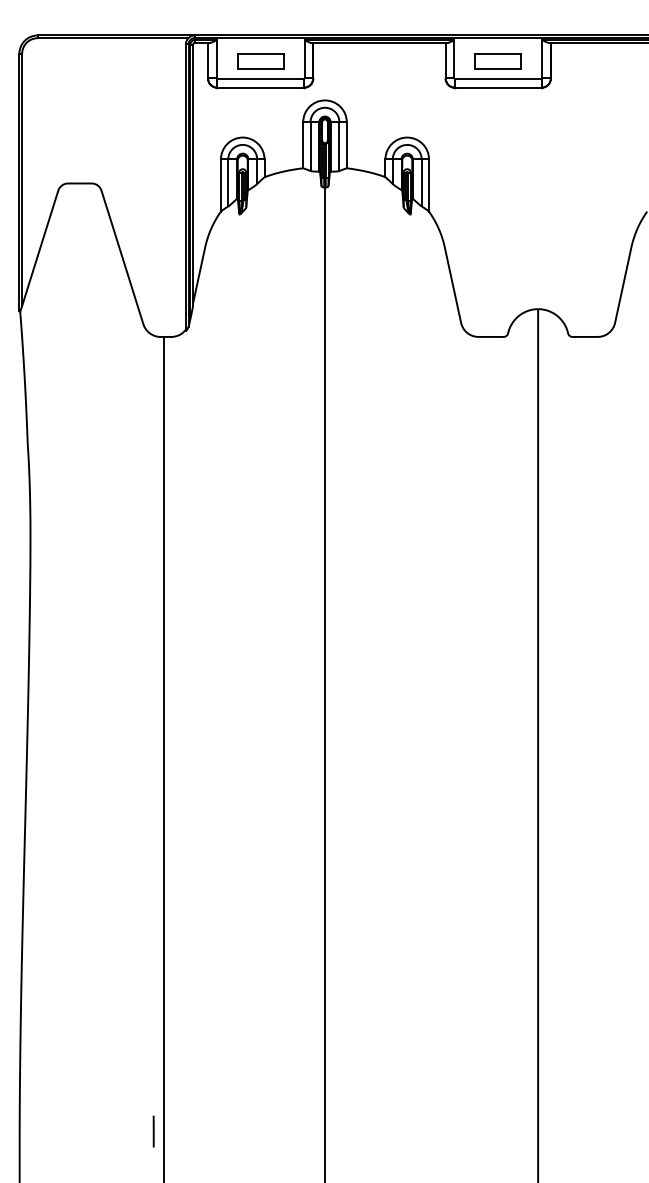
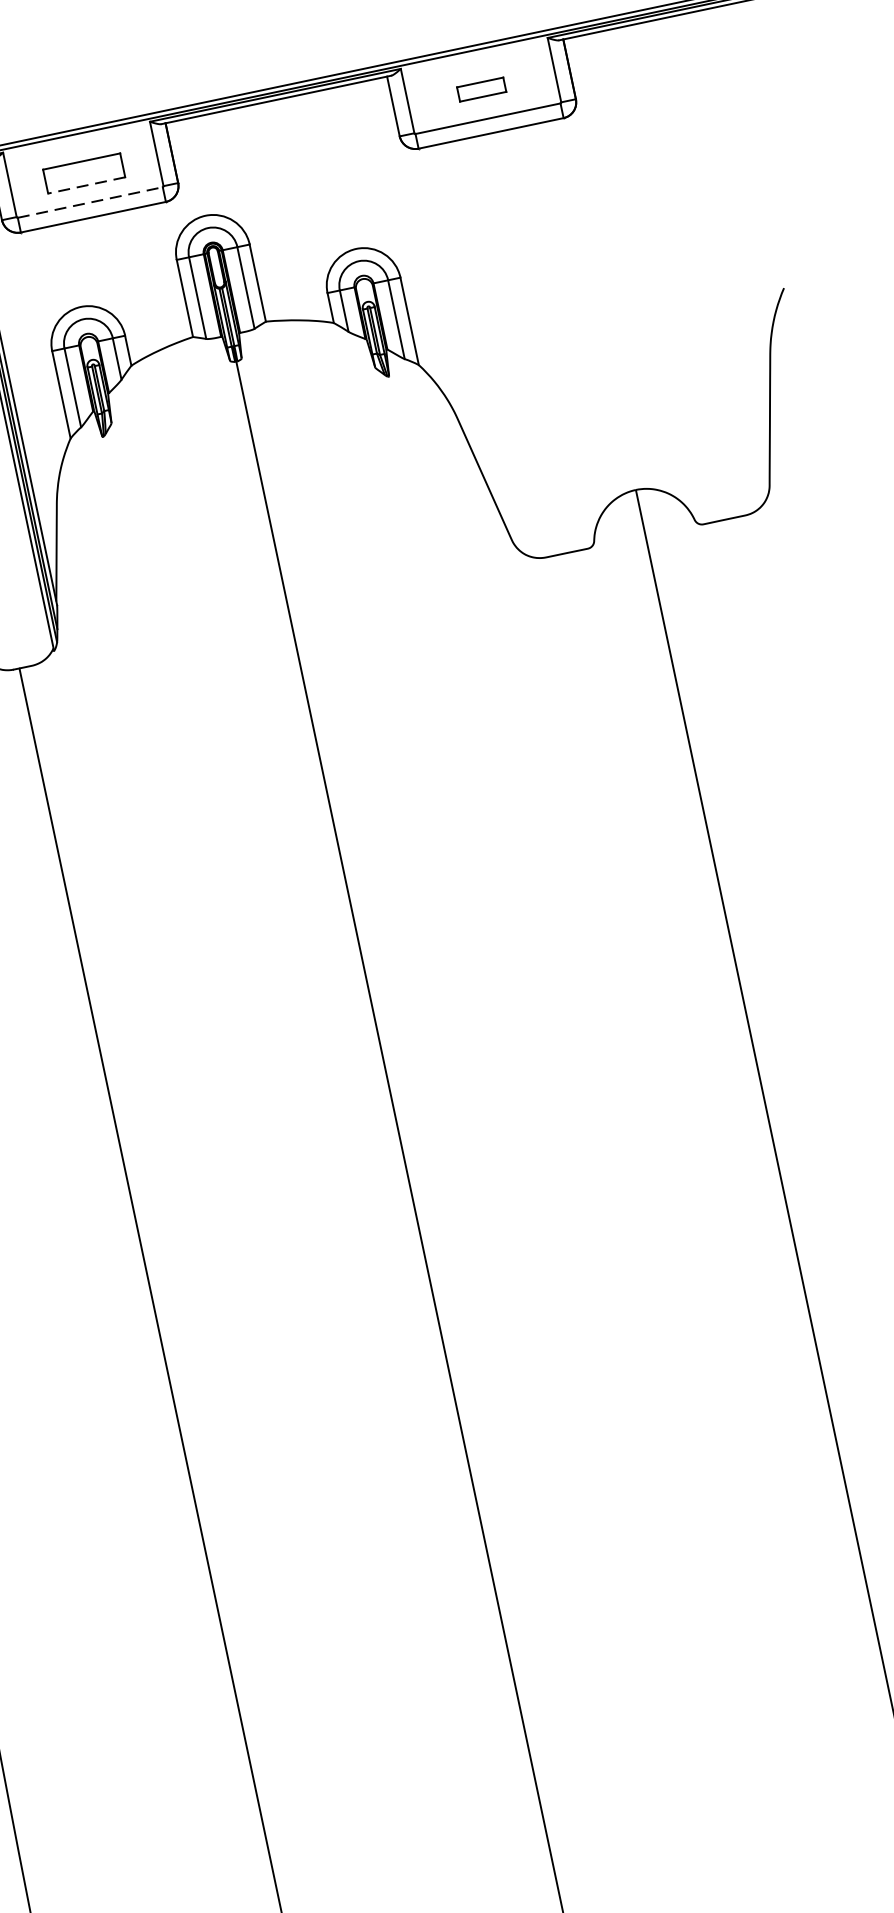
part: (497, 61) -> (480, 89), size x0.6
line: (260, 68) -> (86, 185), solid -> dashed
line: (261, 78) -> (91, 201), solid -> dashed

